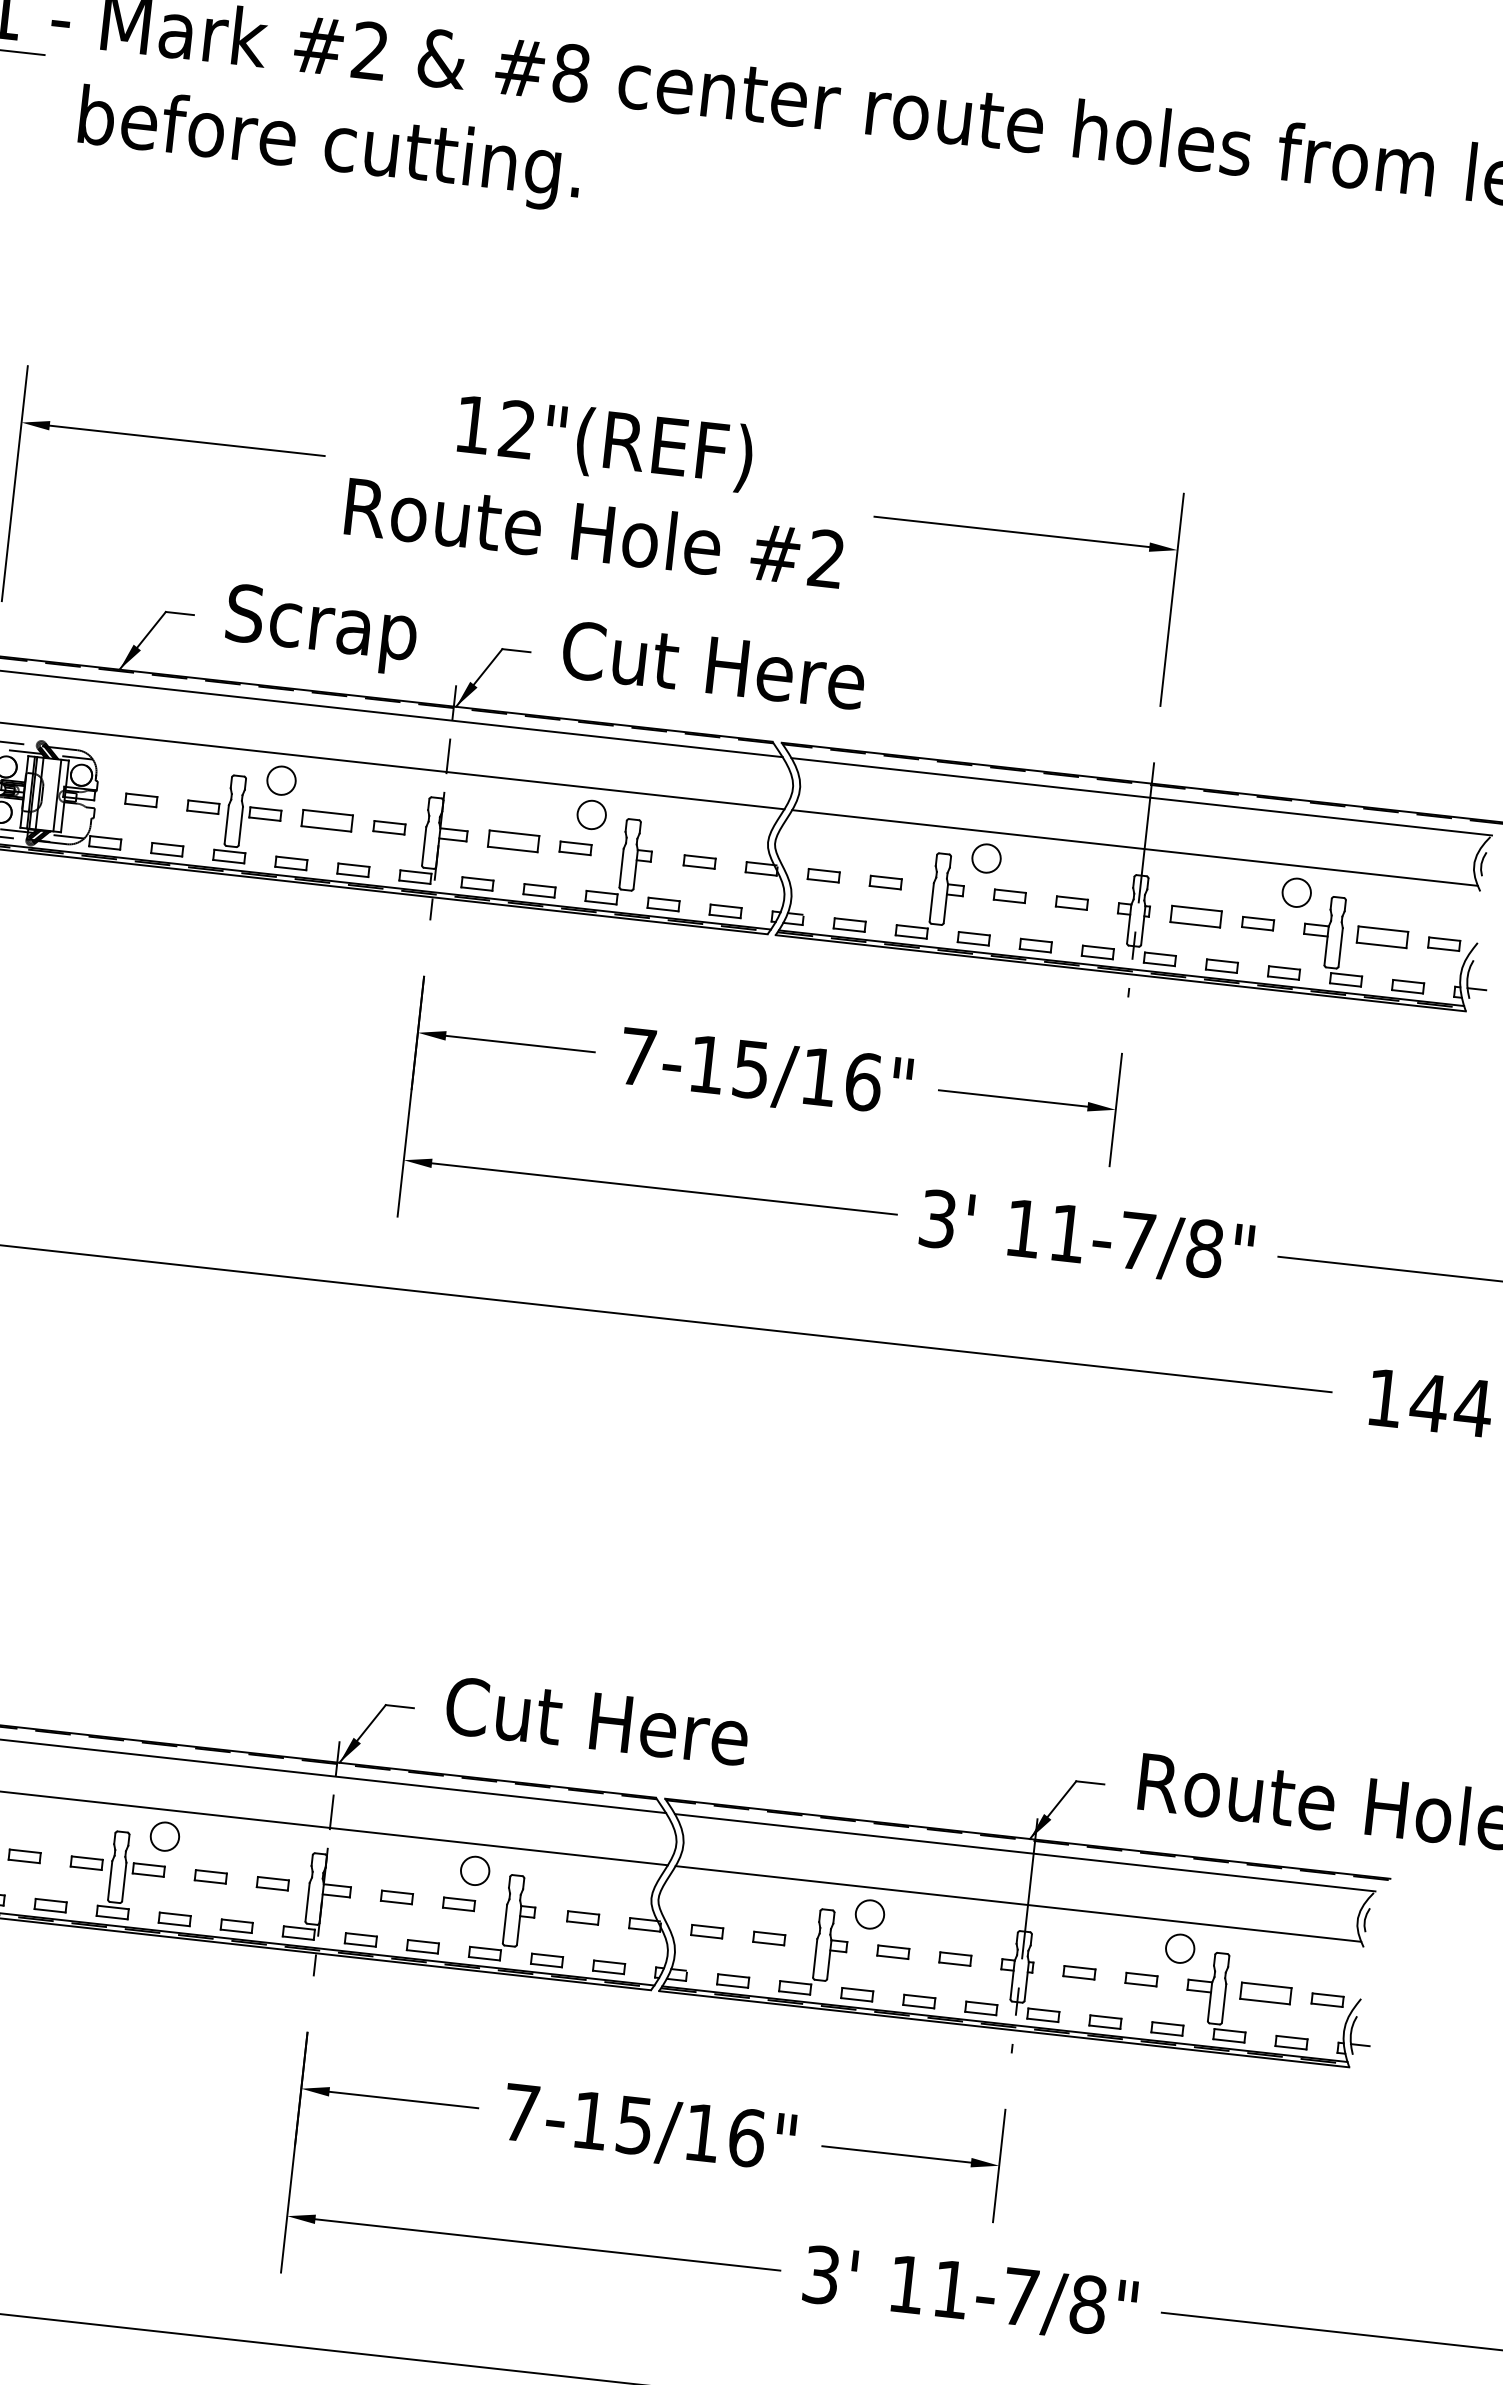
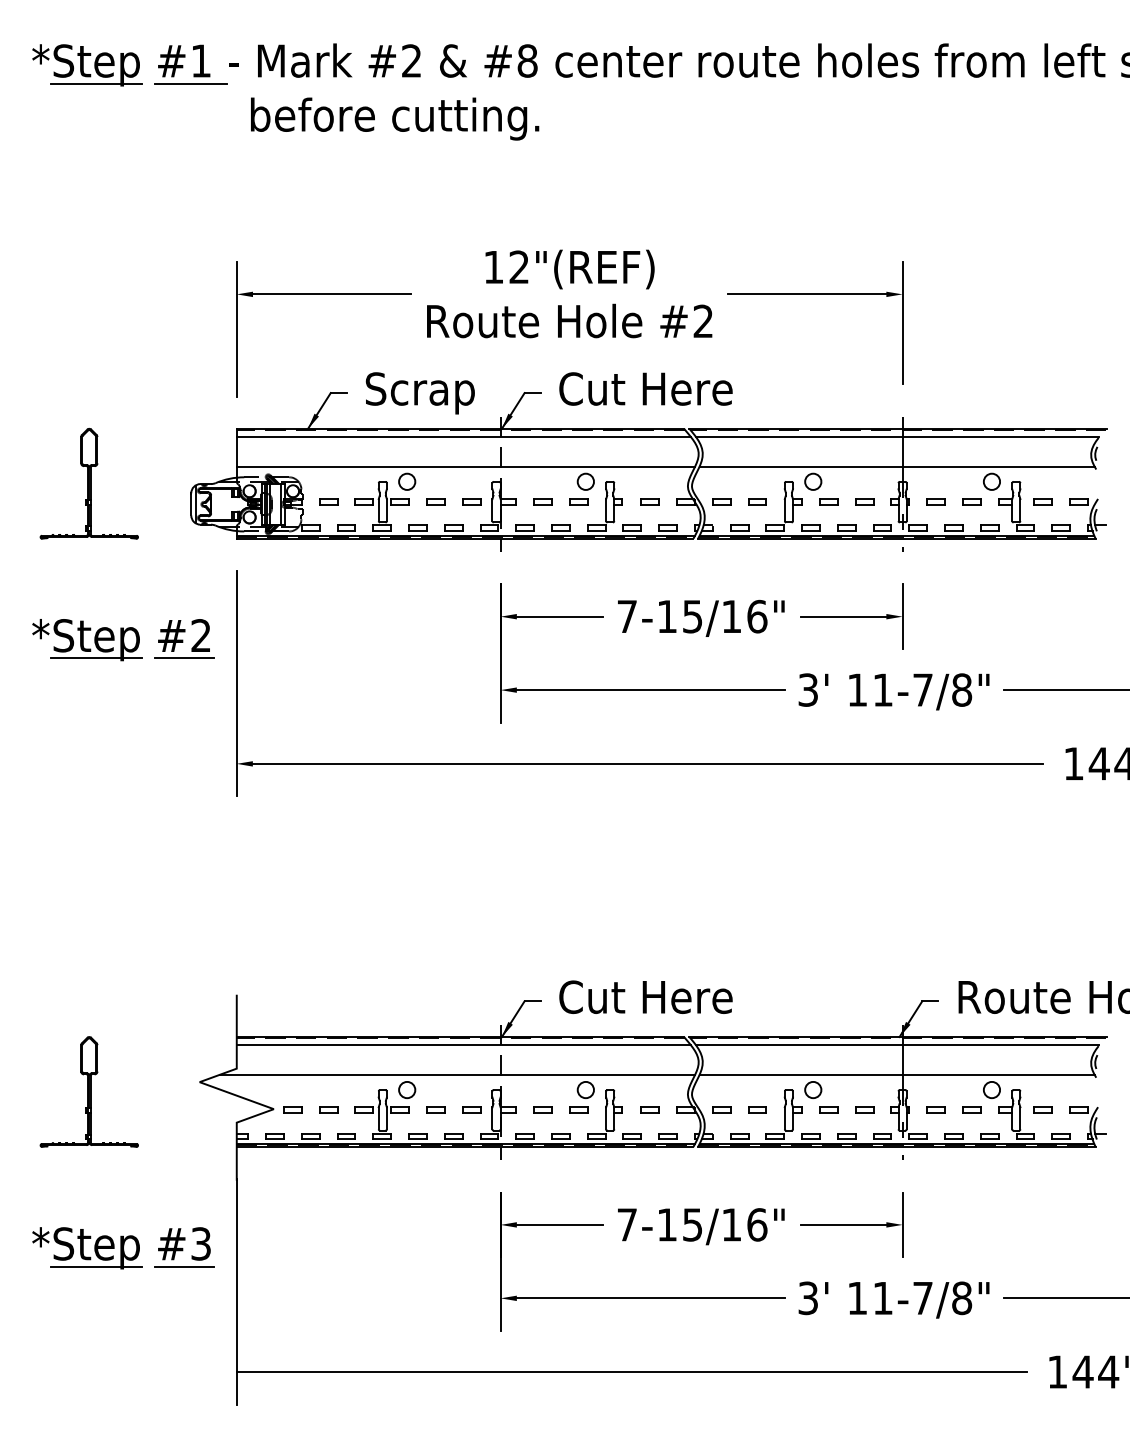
part: (326, 820) -> (435, 501), size x0.62
part: (512, 840) -> (542, 501), size x0.62
part: (1194, 916) -> (935, 501), size x0.62
part: (1380, 936) -> (1042, 501), size x0.62
part: (1264, 1992) -> (1042, 1109), size x0.62

